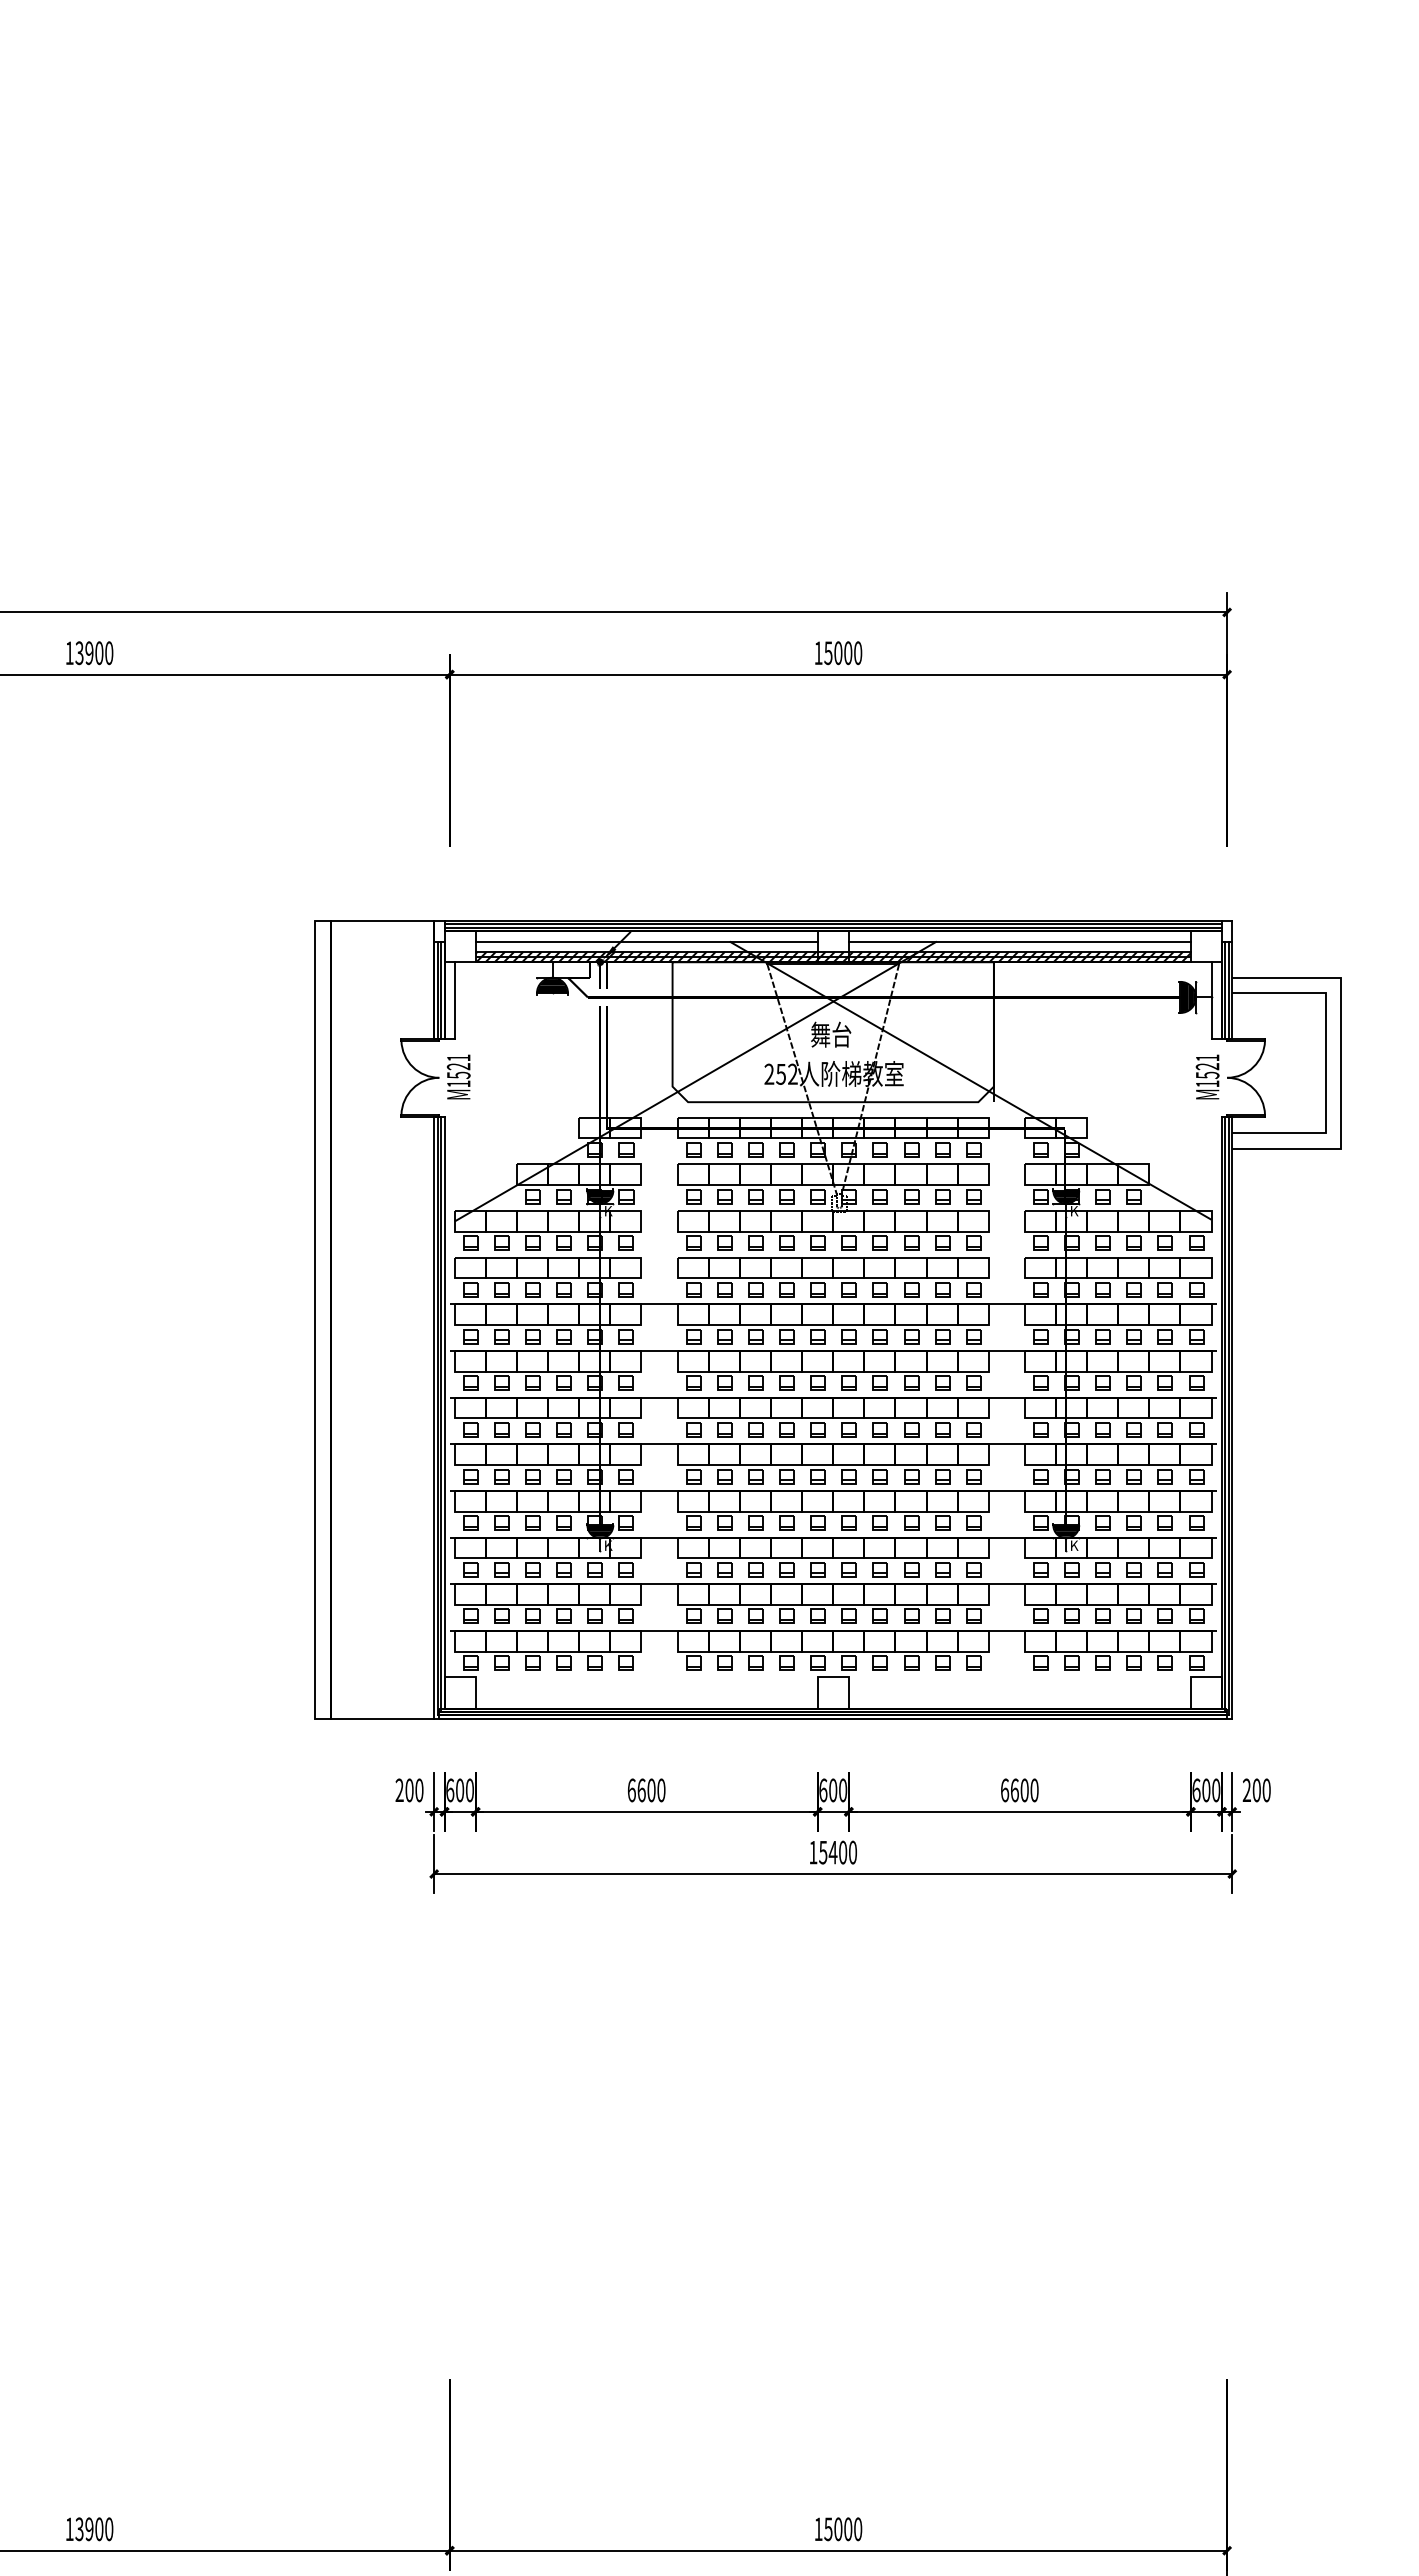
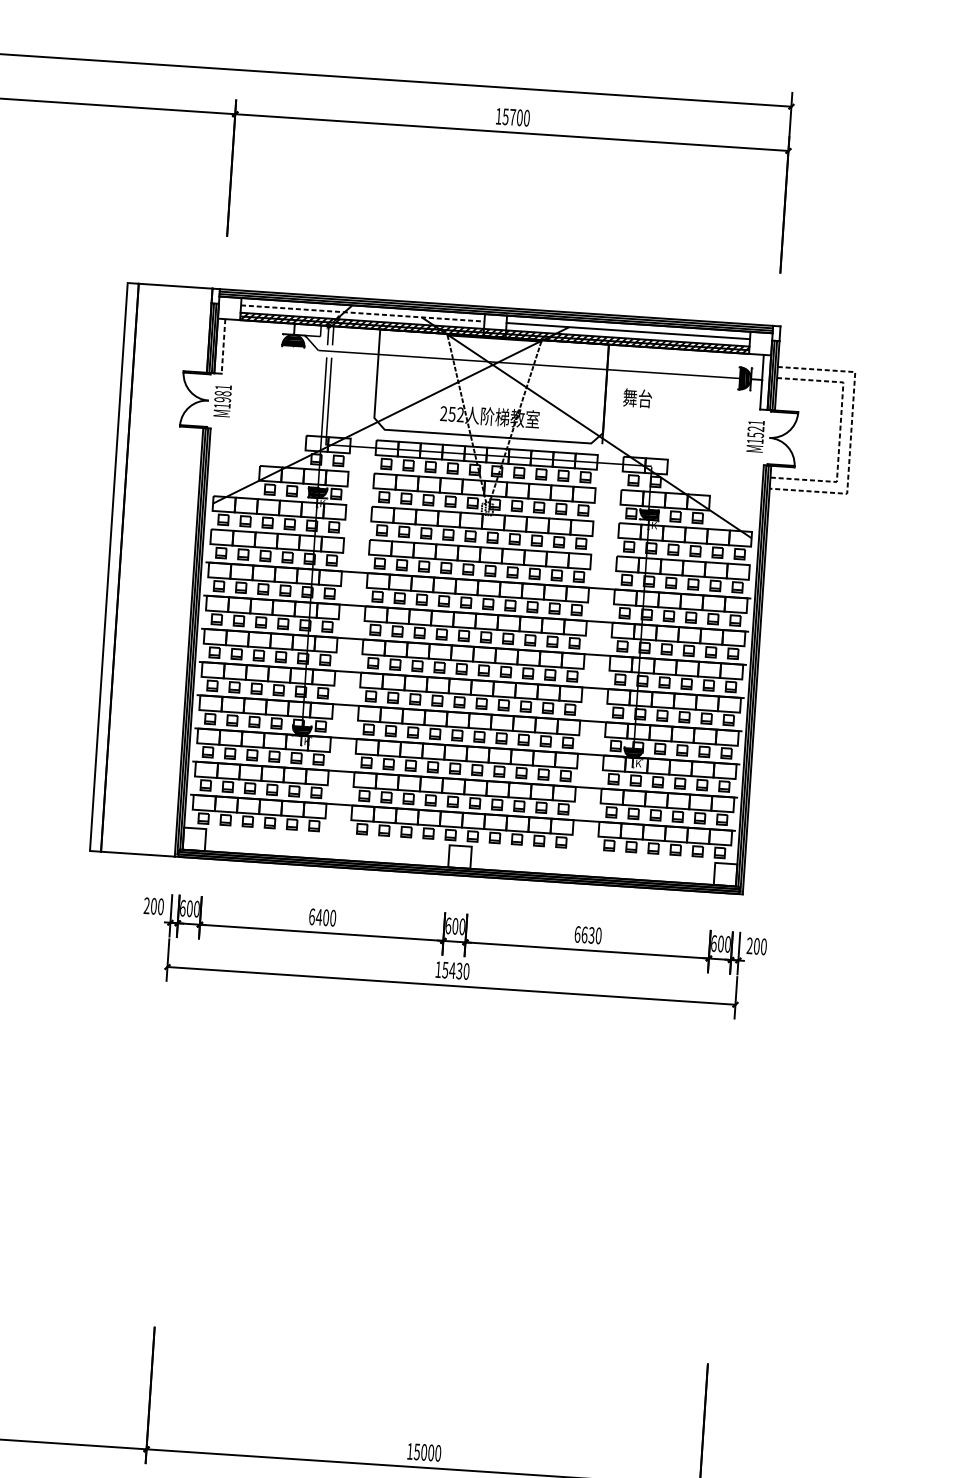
text: (838, 653) -> (512, 117), 15000 -> 15700
line: (647, 941) -> (363, 313), solid -> dashed
line: (454, 1001) -> (223, 347), solid -> dashed
text: (831, 1034) -> (637, 398), moved
line: (1325, 1063) -> (840, 432), solid -> dashed
line: (1341, 1063) -> (851, 433), solid -> dashed
text: (458, 1071) -> (222, 397), M1521 -> M1981
text: (641, 1790) -> (318, 917), 6600 -> 6400
text: (1024, 1790) -> (591, 935), 6600 -> 6630
text: (842, 1852) -> (459, 971), 15400 -> 15430

